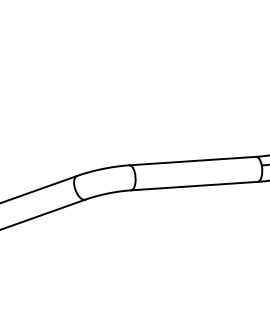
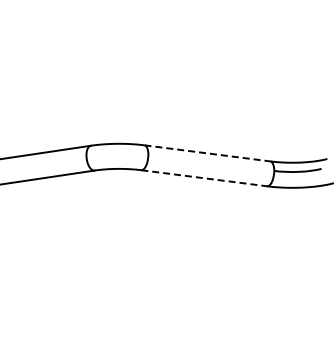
line: (192, 161) -> (207, 153), solid -> dashed
line: (194, 186) -> (204, 178), solid -> dashed

